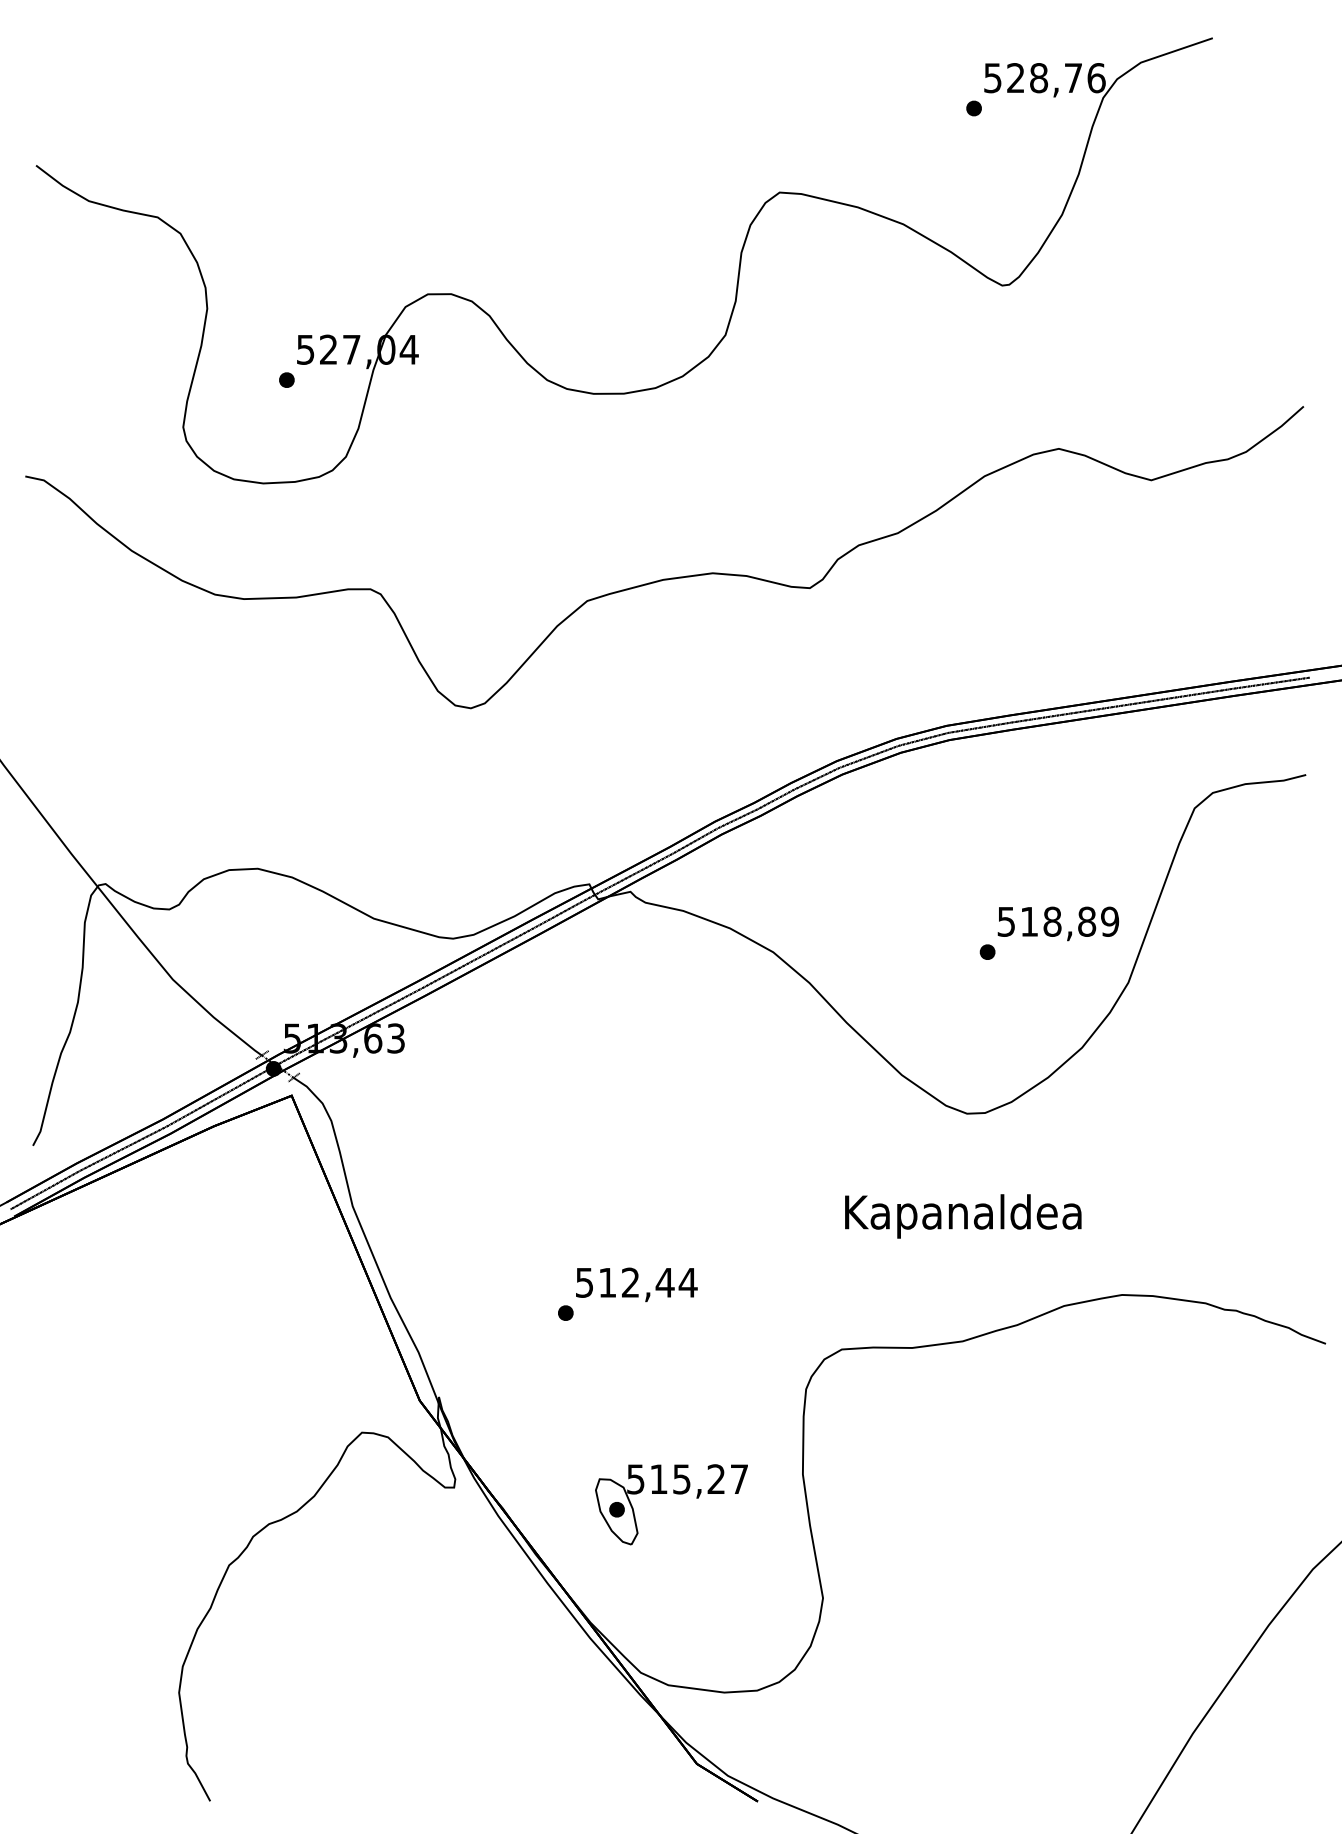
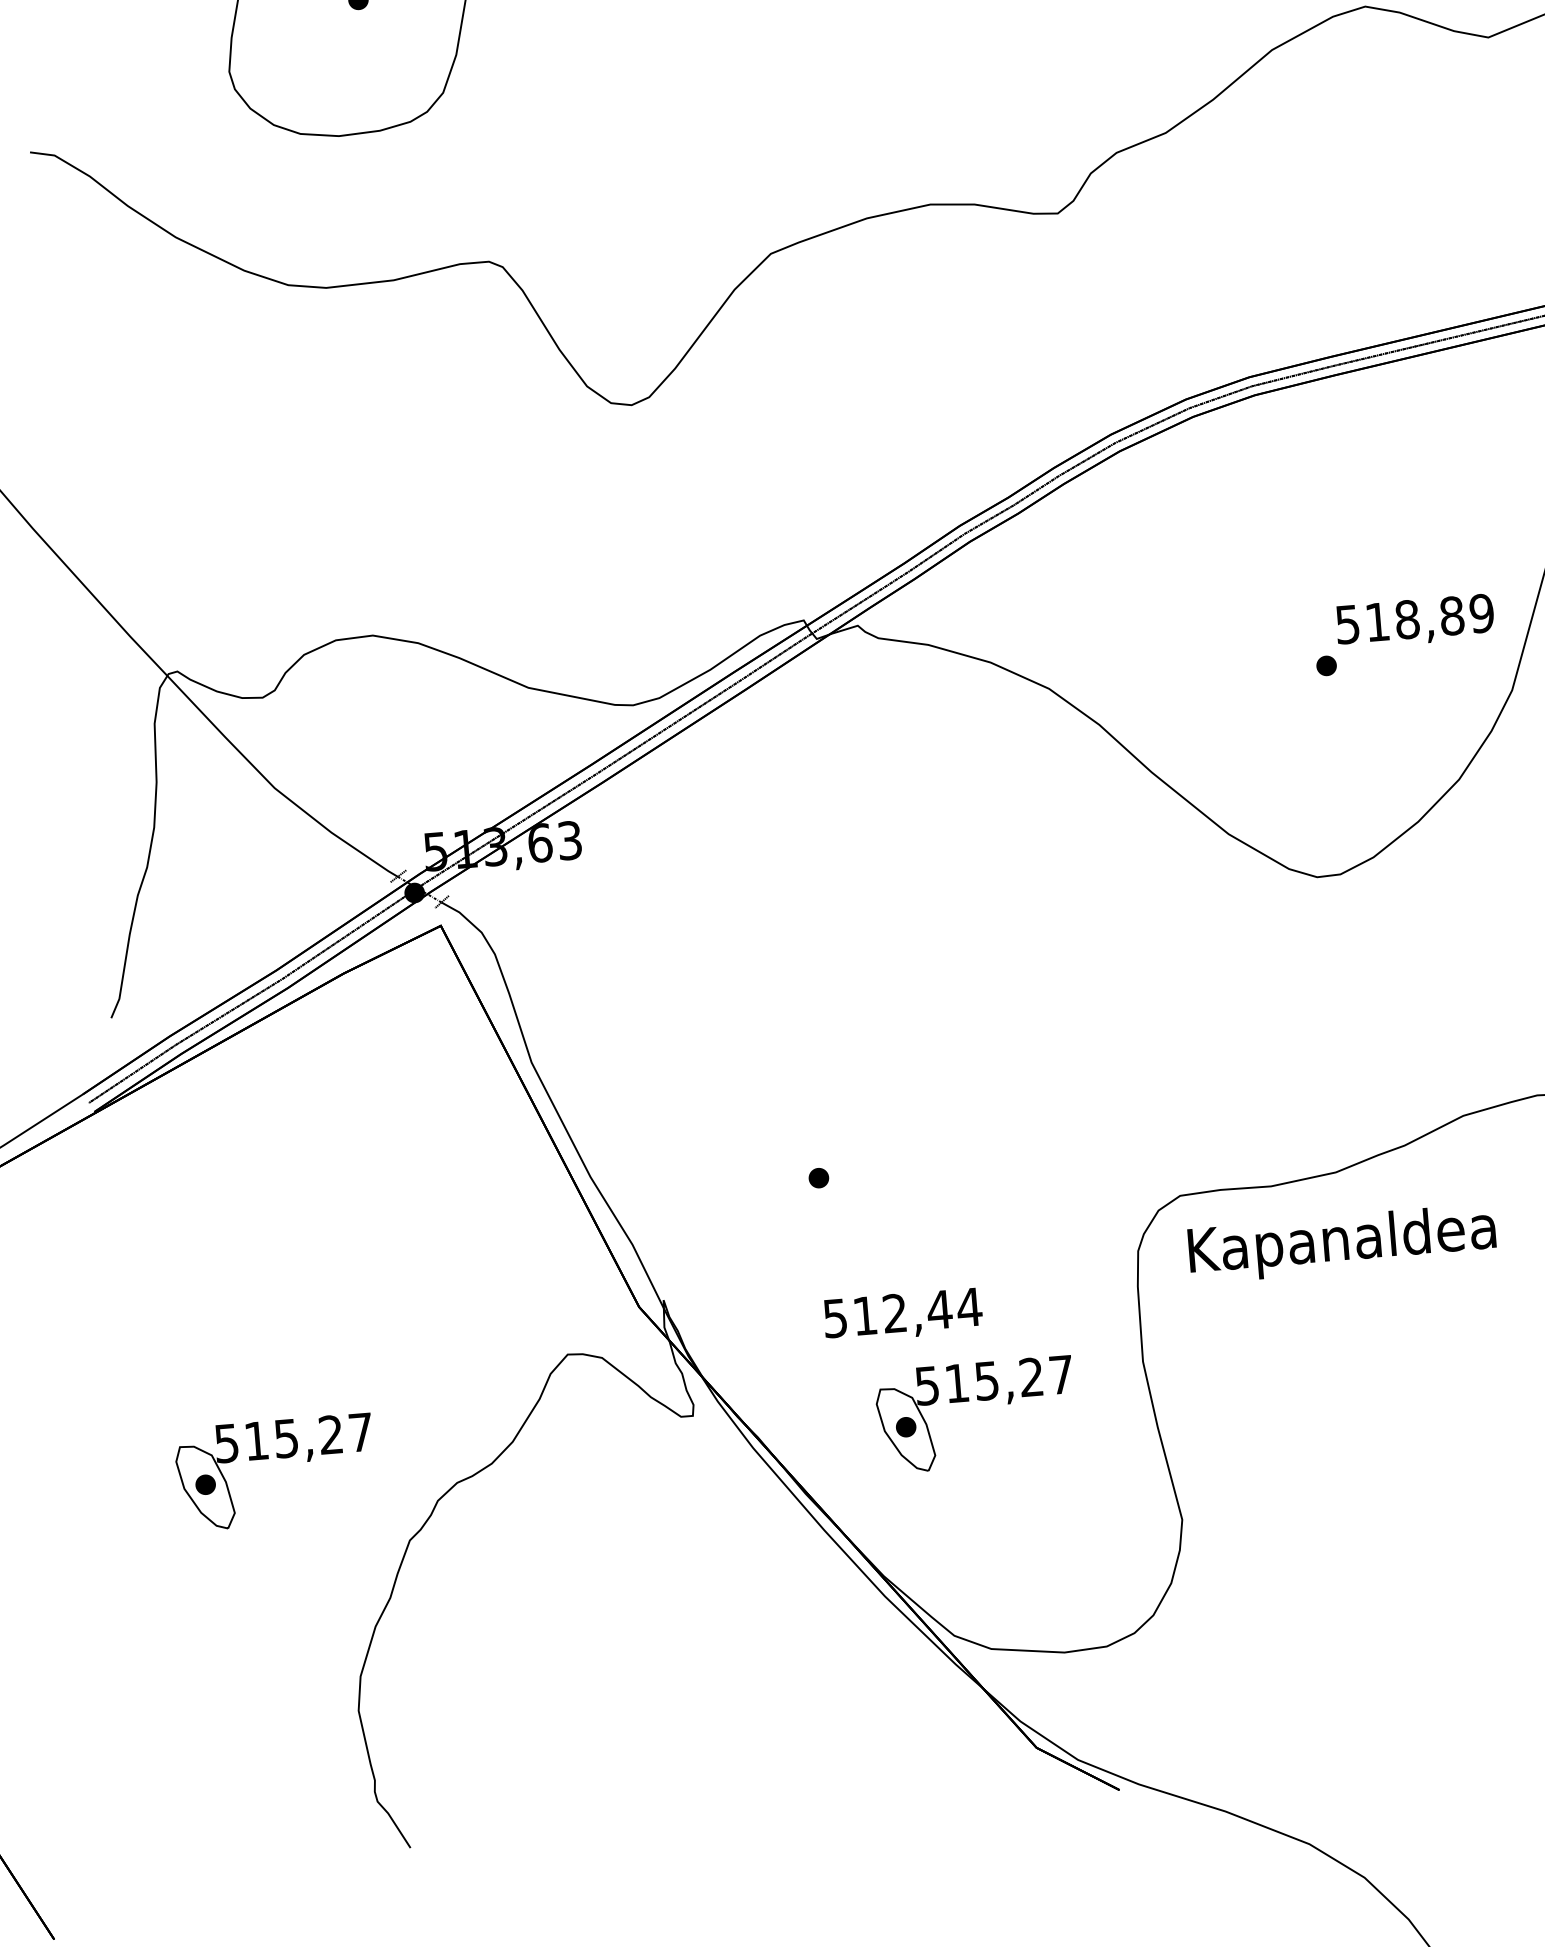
text: (963, 1216) -> (1342, 1243), moved
text: (636, 1284) -> (902, 1315), moved
part: (132, 1493) -> (277, 1457), added

